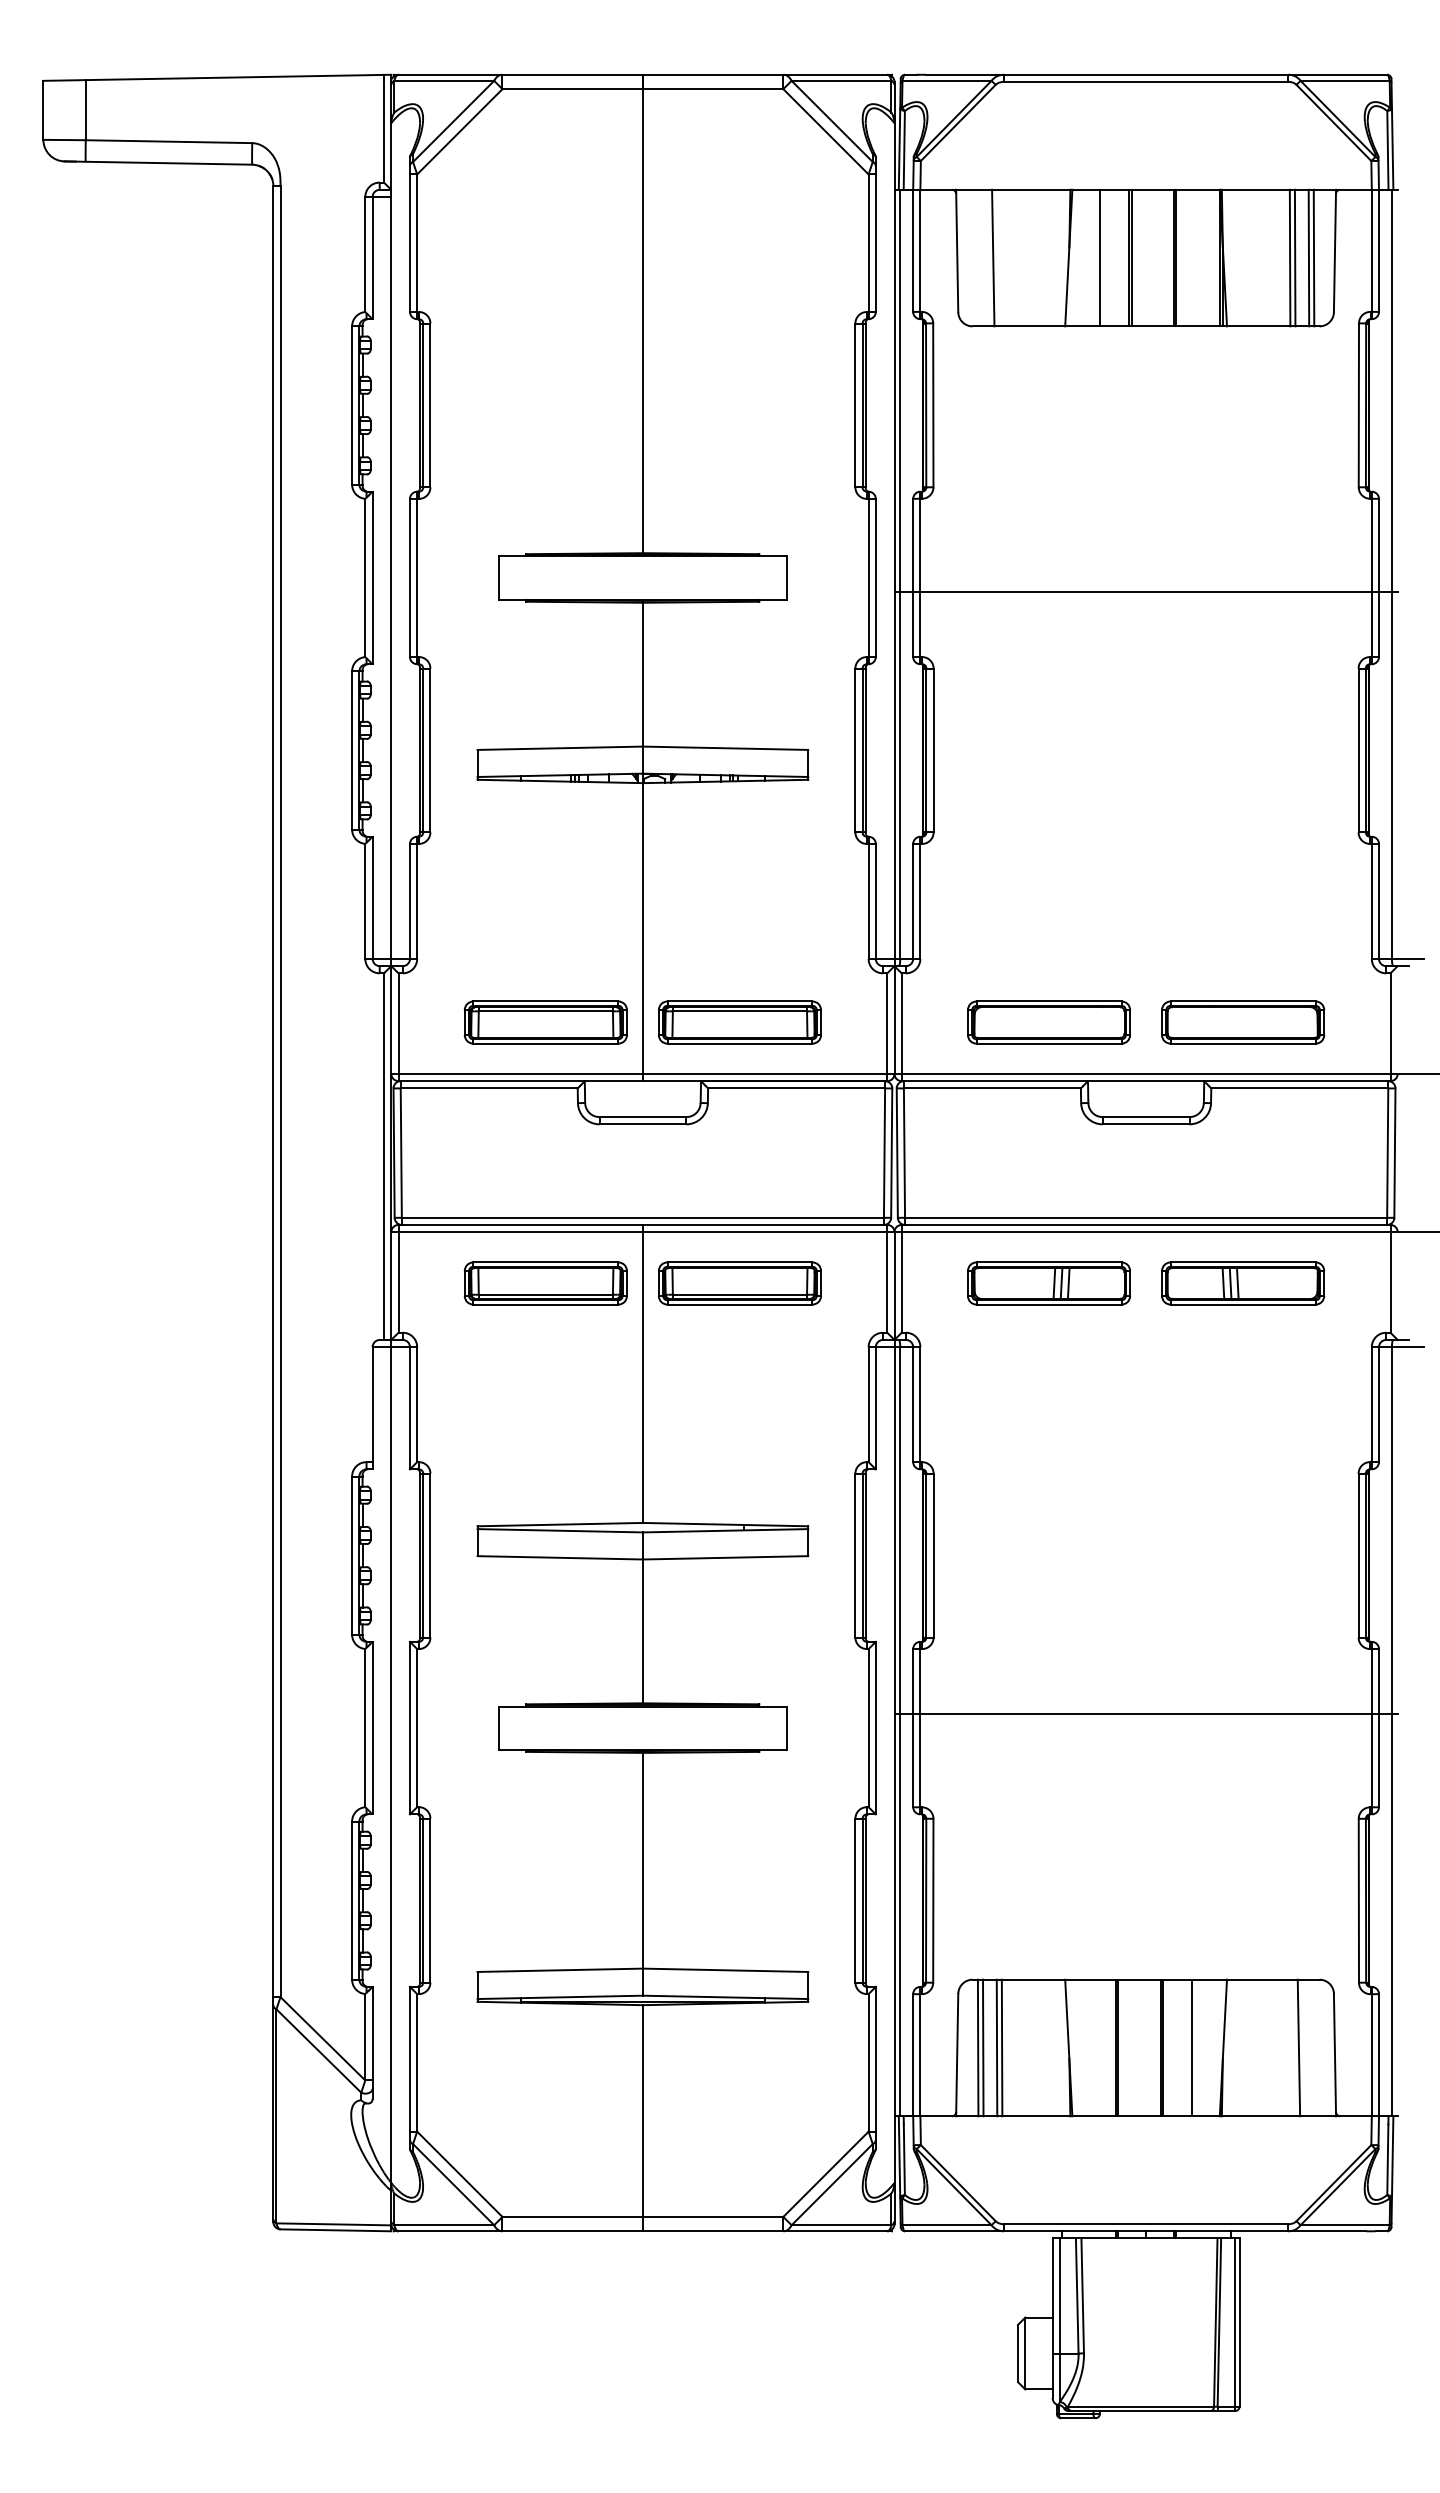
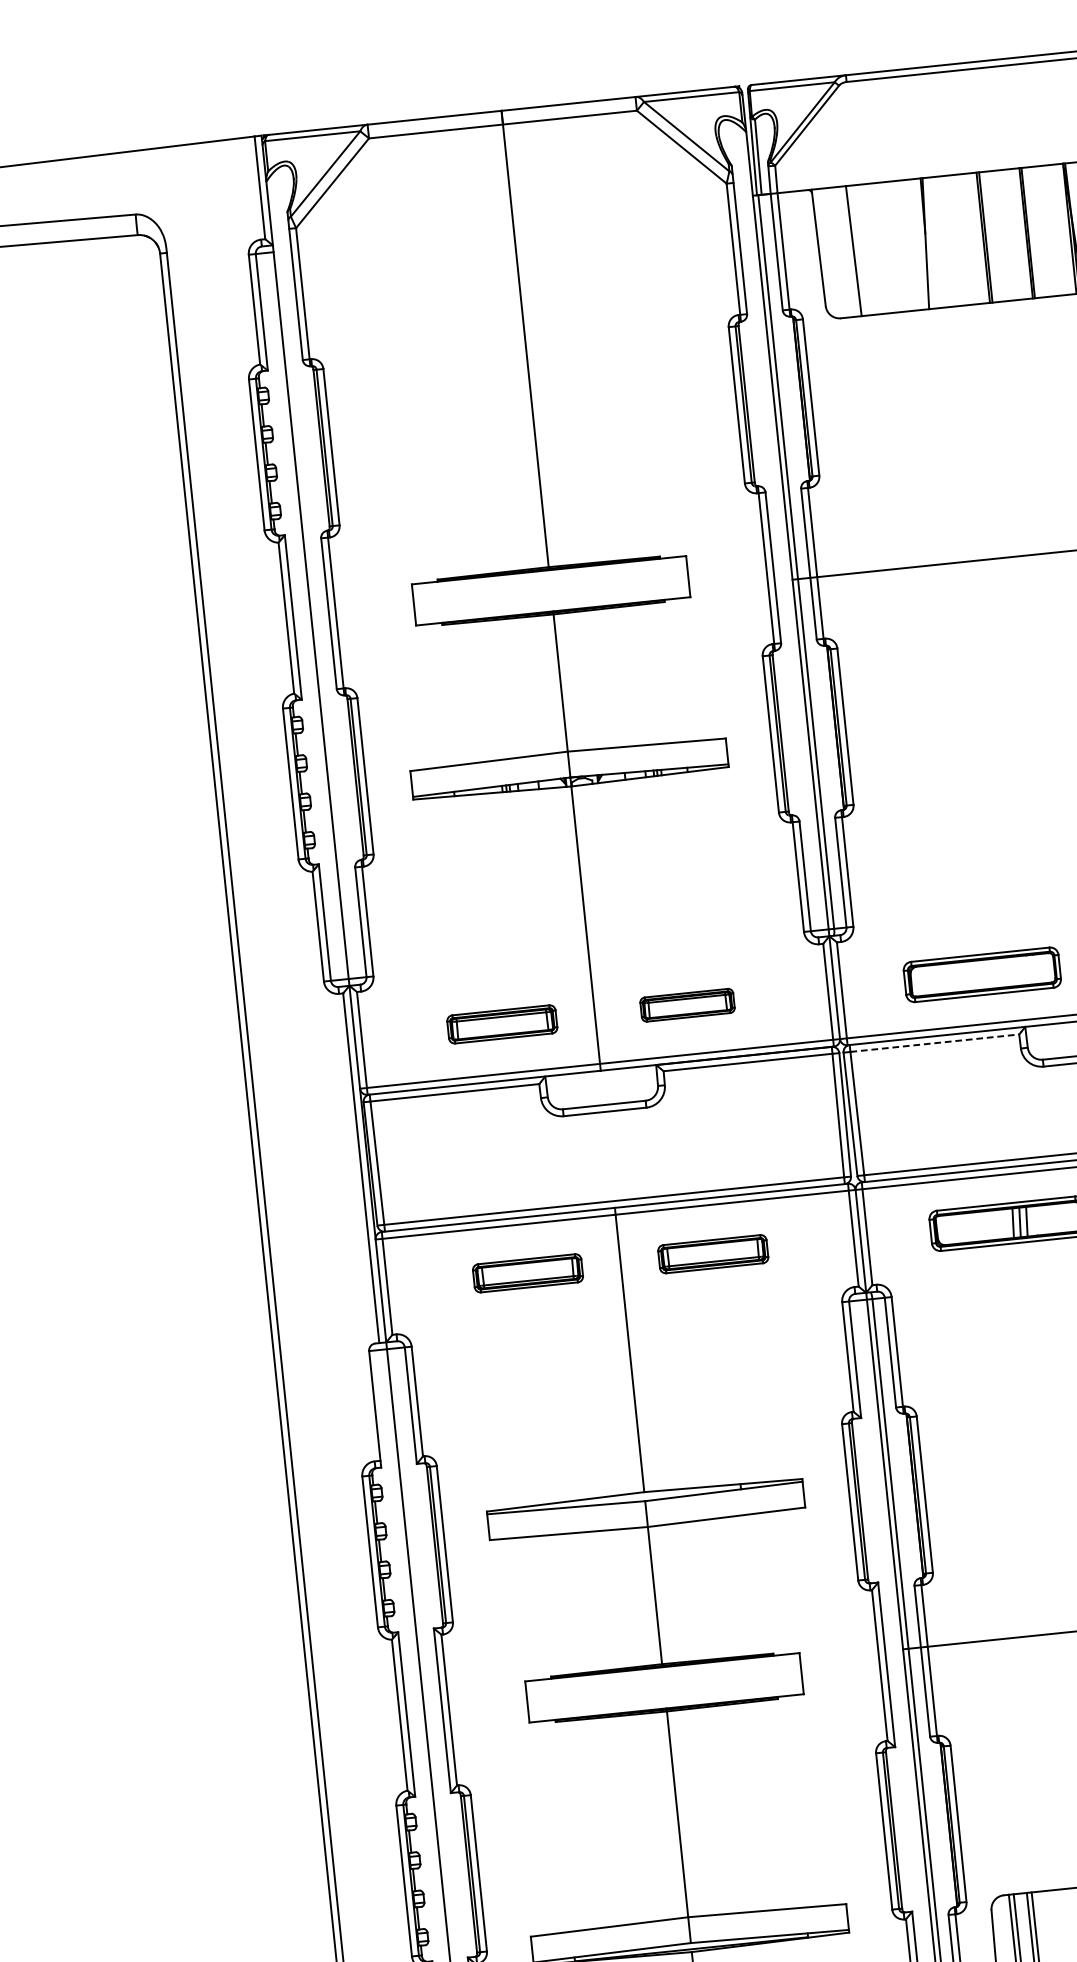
line: (1100, 257) -> (956, 240), removed
part: (545, 1022) -> (502, 1024), size x0.7
part: (739, 1022) -> (687, 1005), size x0.6
line: (992, 1088) -> (934, 1043), solid -> dashed
part: (545, 1283) -> (527, 1273), size x0.7
part: (739, 1283) -> (712, 1254), size x0.7

